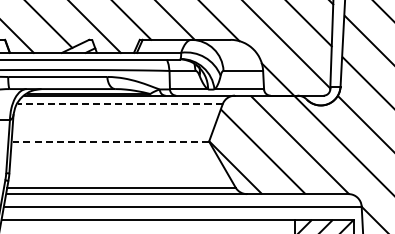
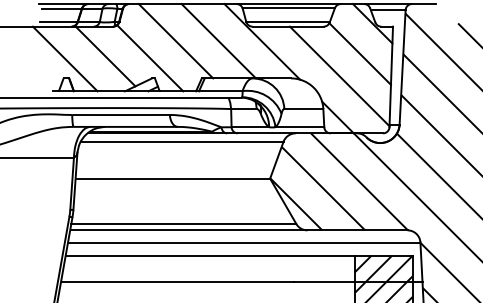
line: (120, 103) -> (182, 141), dashed -> solid
line: (110, 141) -> (173, 178), dashed -> solid

